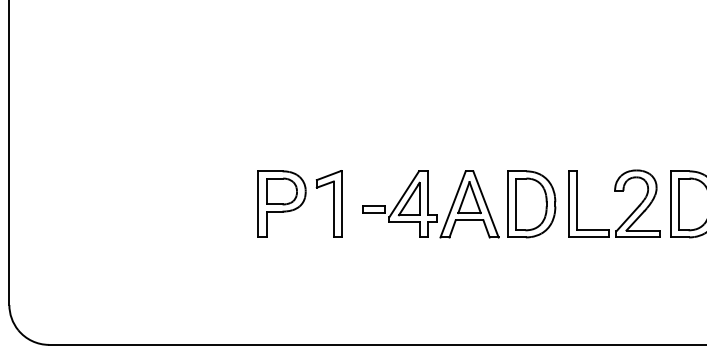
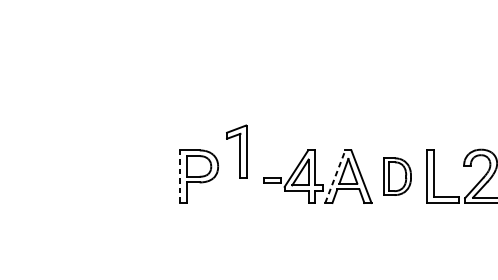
line: (258, 203) -> (180, 175), solid -> dashed
part: (328, 203) -> (236, 151), moved
line: (453, 203) -> (335, 175), solid -> dashed
part: (531, 204) -> (397, 176), size x0.7

